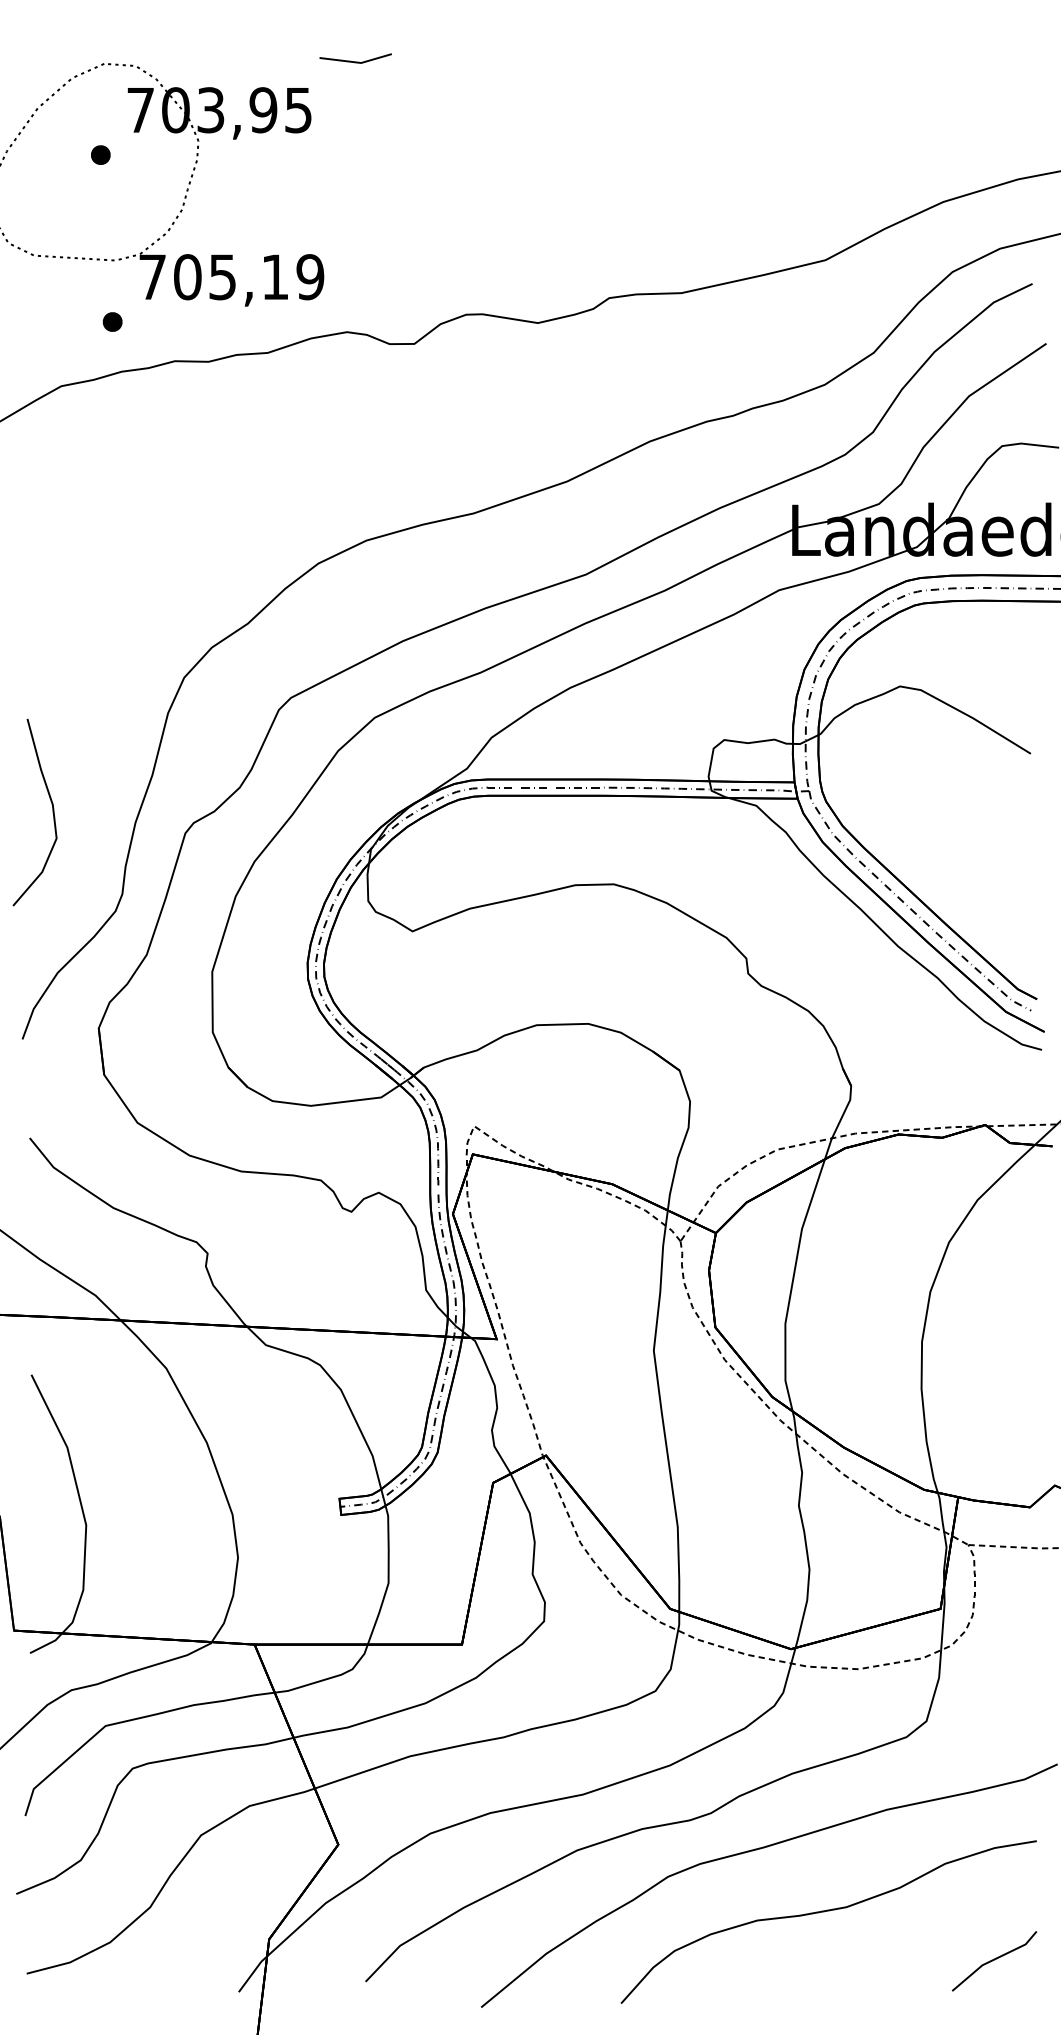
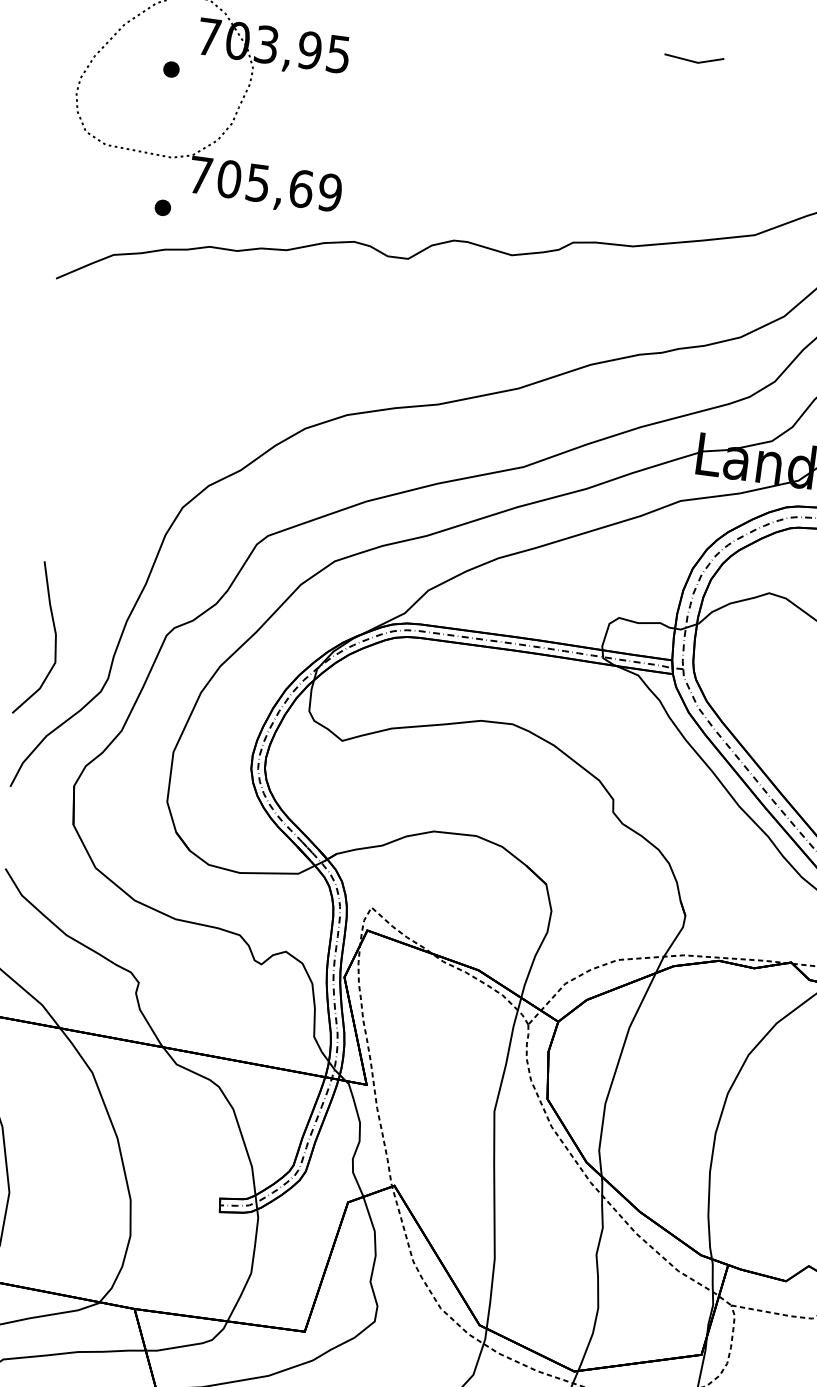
line: (355, 61) -> (693, 61), moved
text: (275, 277) -> (301, 189), 705,19 -> 705,69
curve: (52, 812) -> (54, 640), moved

